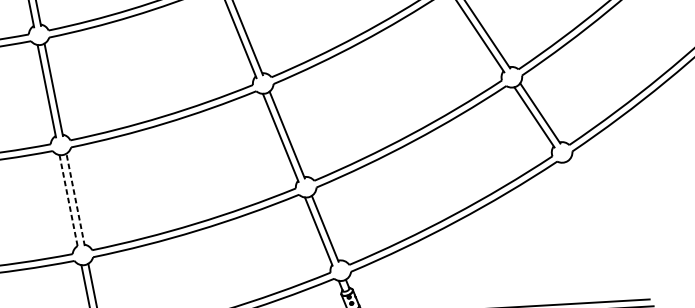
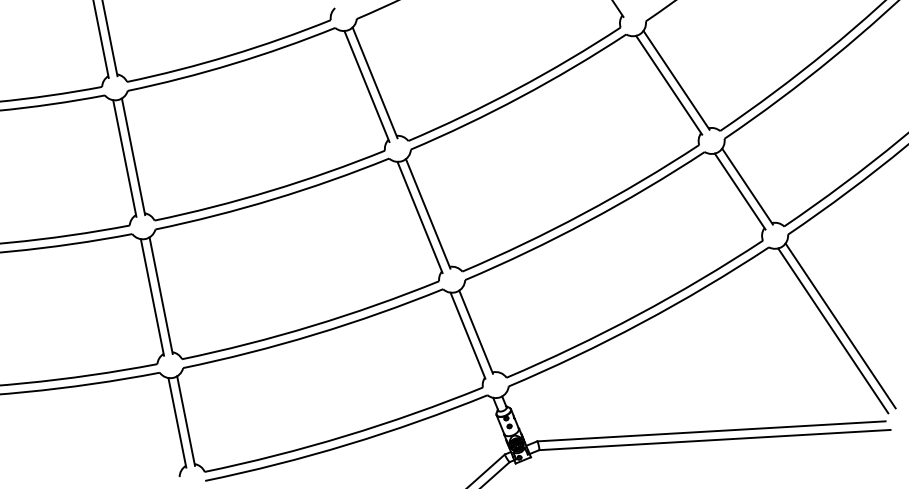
line: (75, 199) -> (161, 295), dashed -> solid
line: (68, 201) -> (152, 297), dashed -> solid
line: (613, 223) -> (840, 325), added
line: (608, 227) -> (833, 330), added

